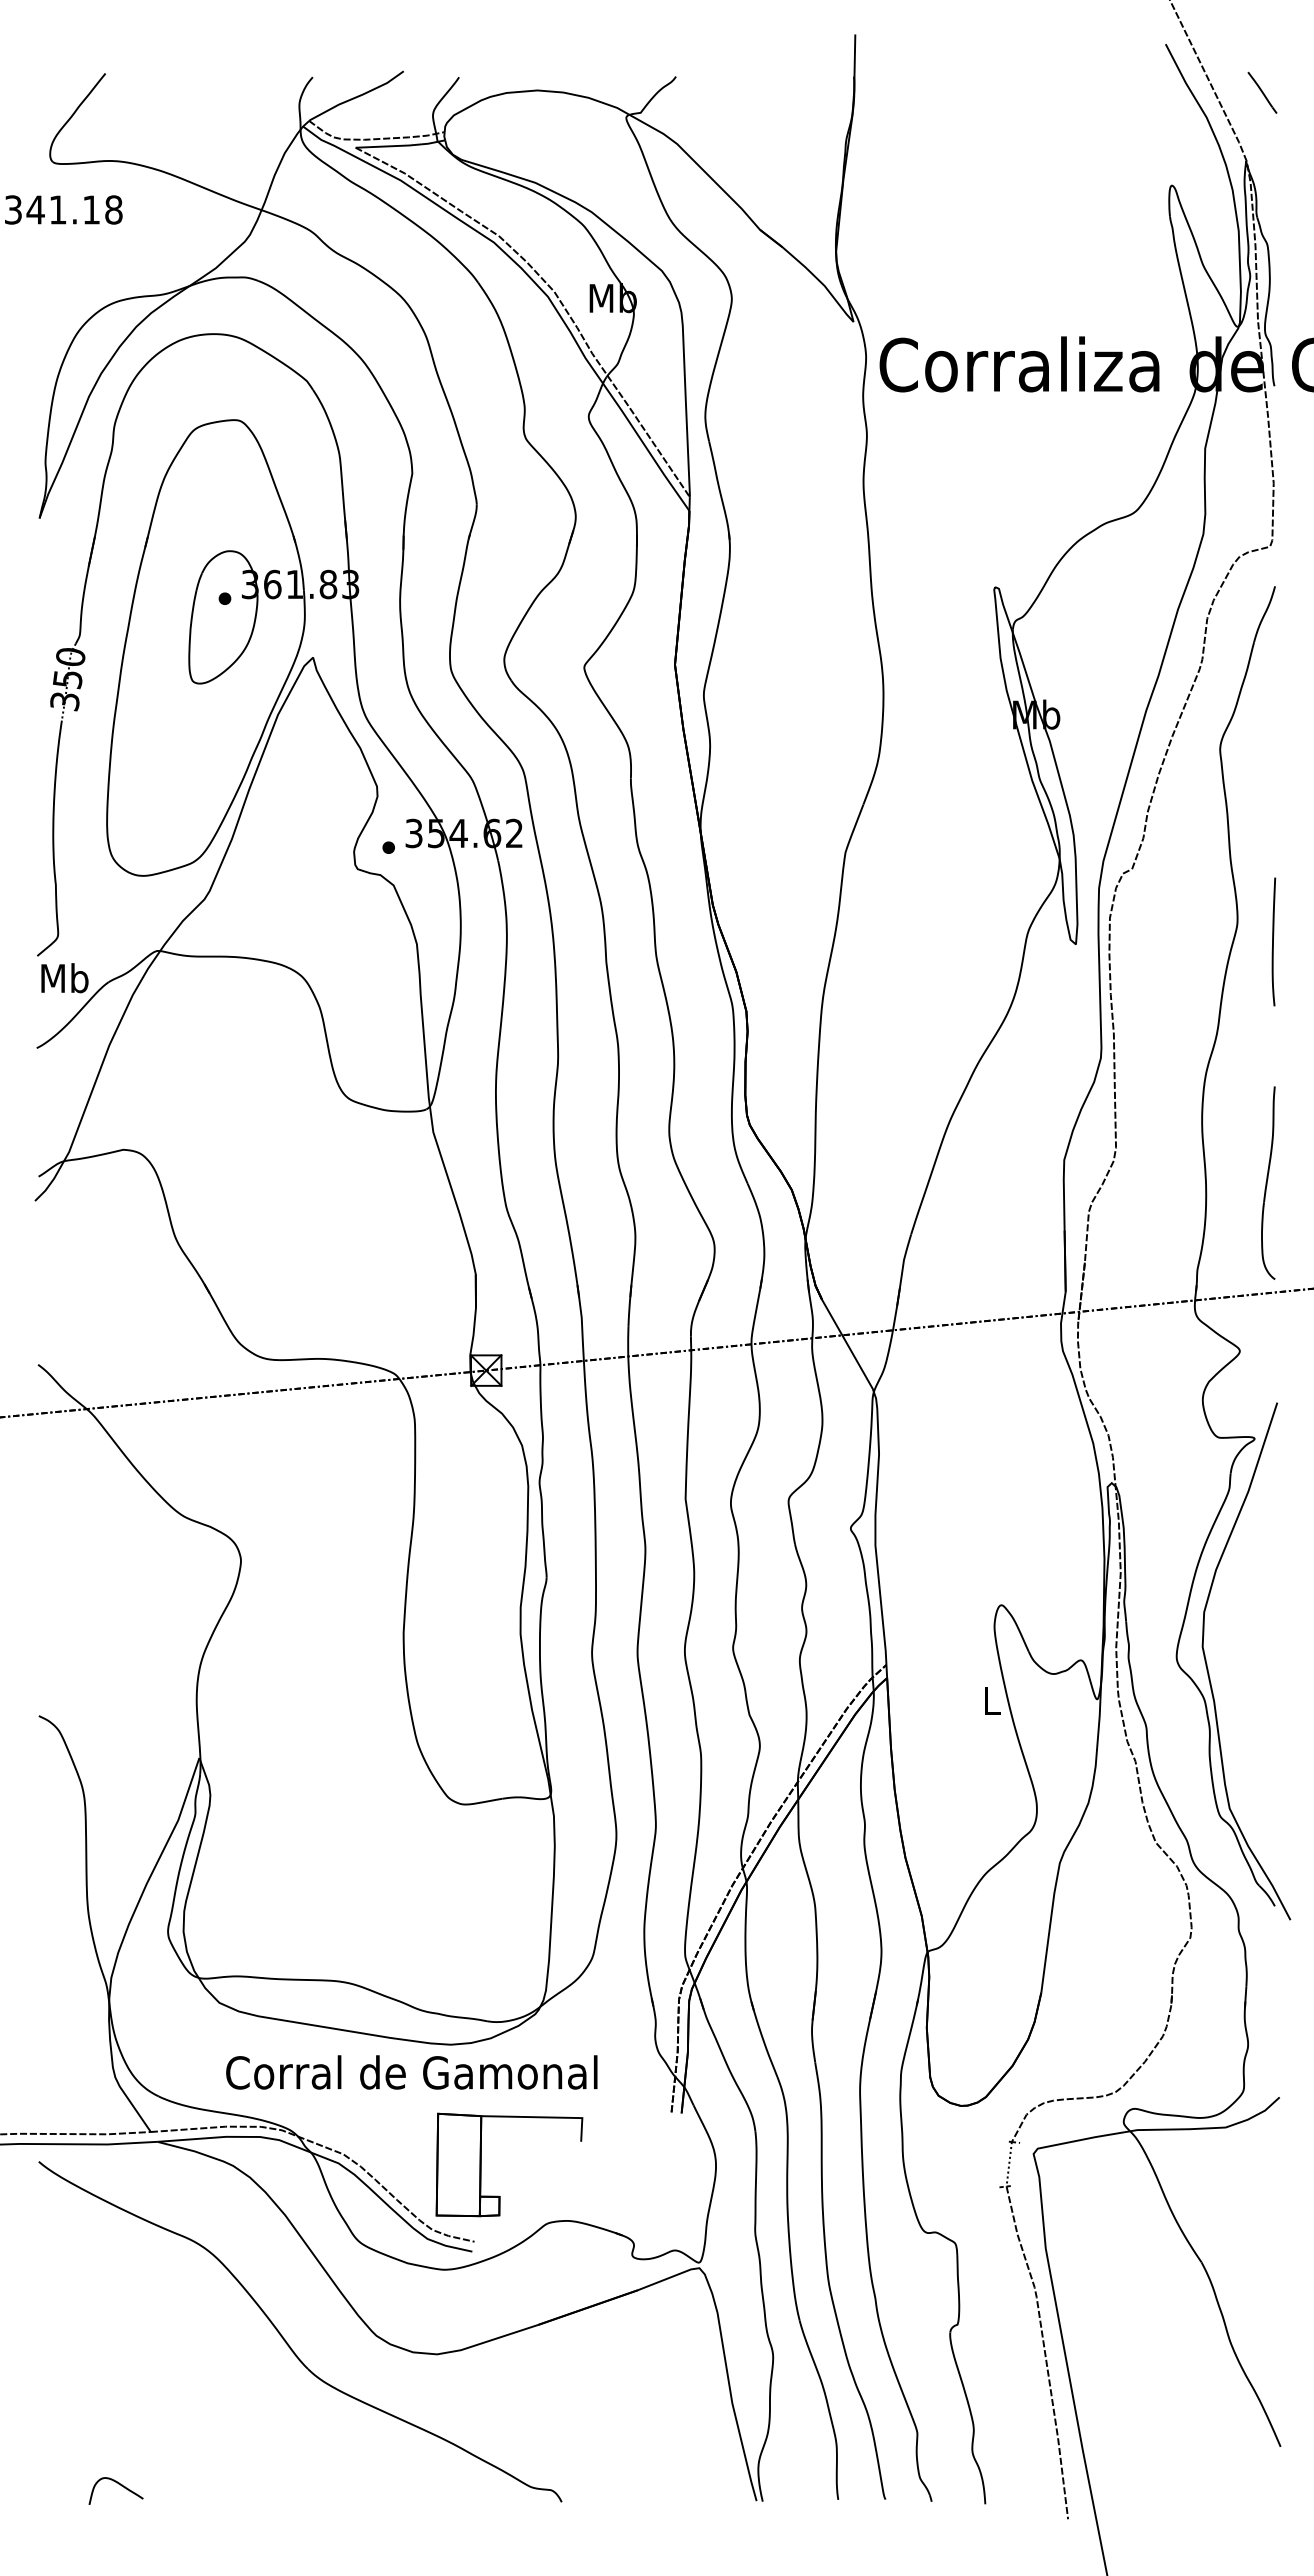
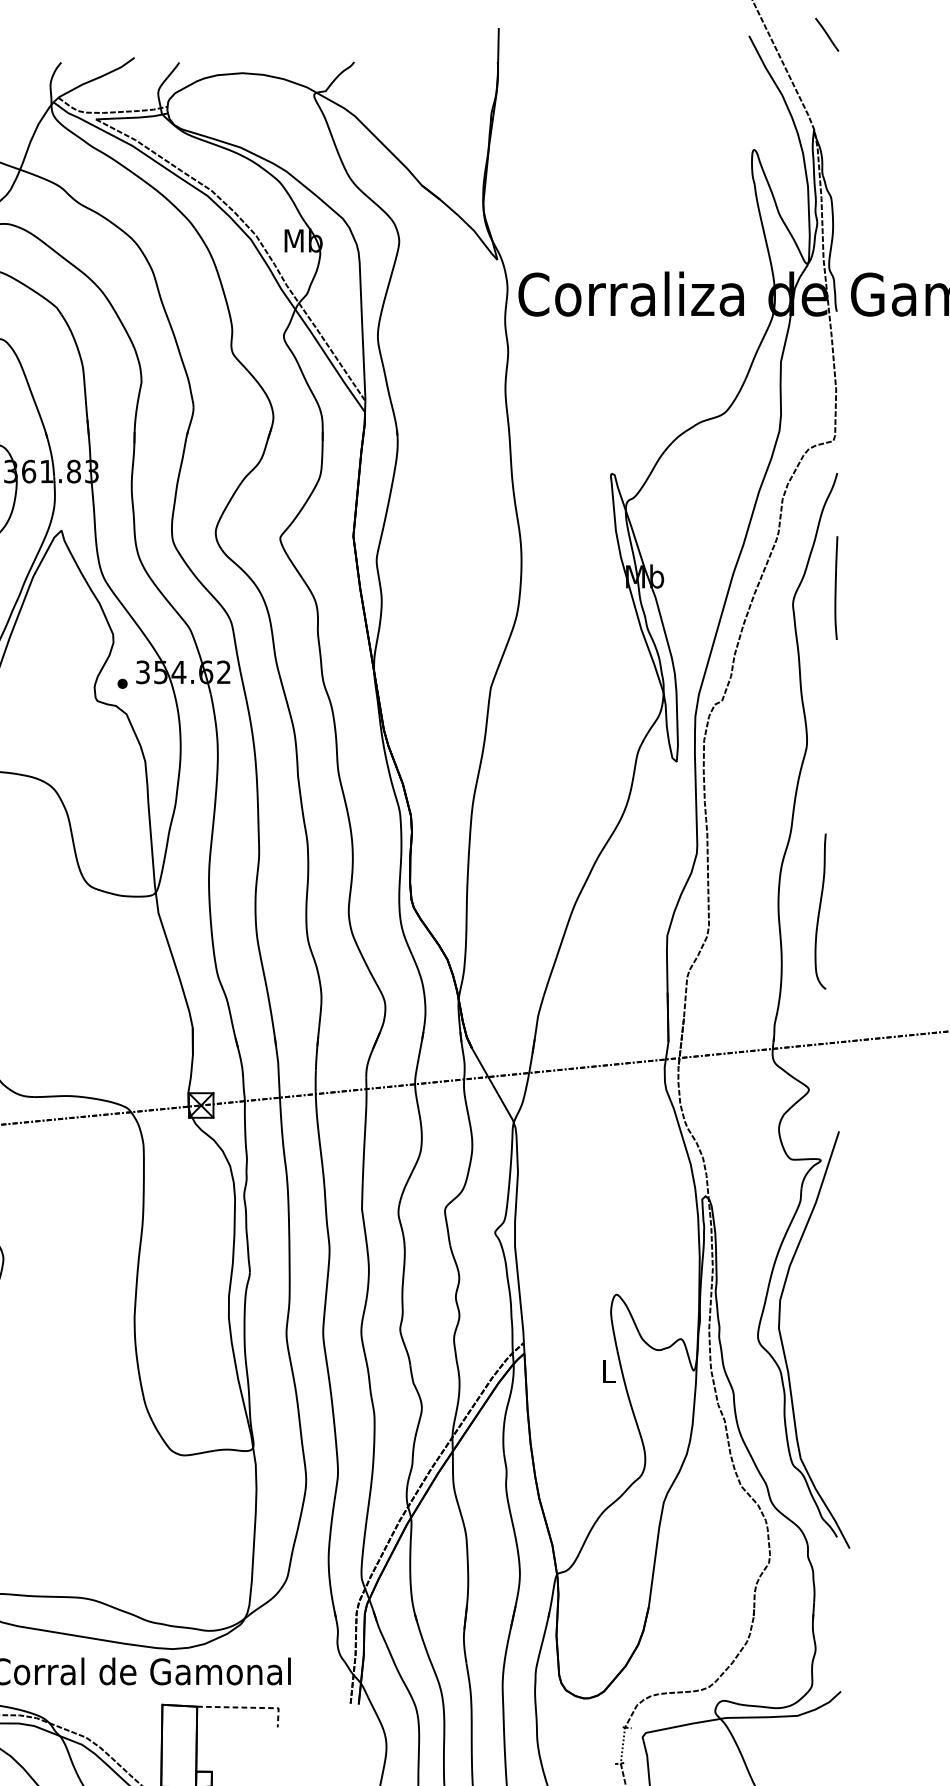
line: (1262, 92) -> (827, 34), moved
curve: (1273, 941) -> (836, 587), moved
part: (1268, 1182) -> (820, 911), moved
line: (544, 2117) -> (248, 1707), solid -> dashed

